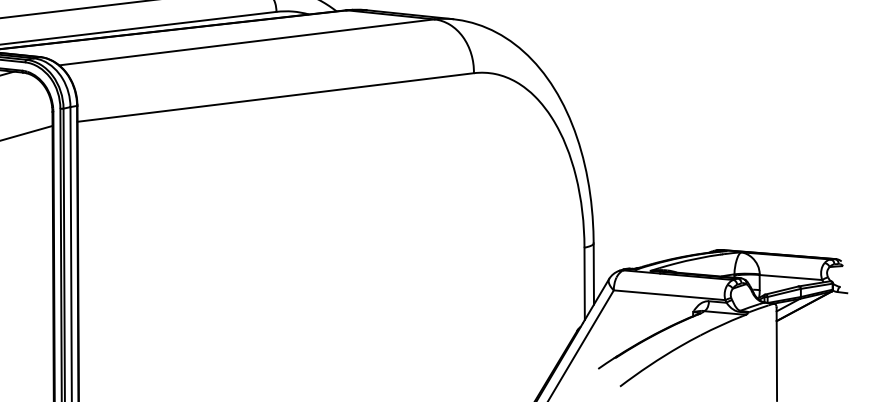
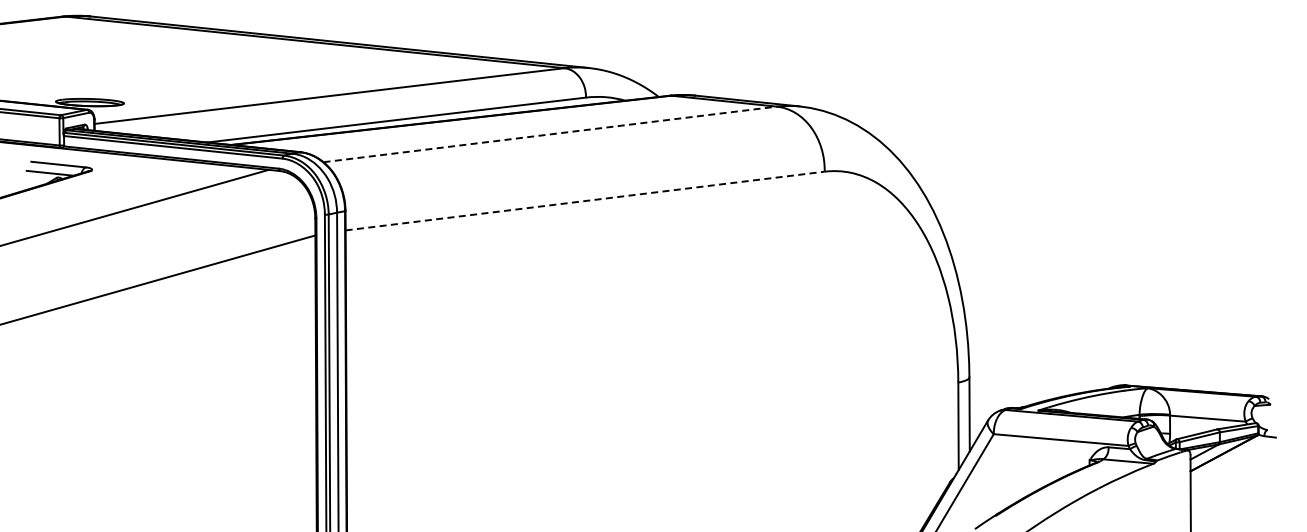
line: (247, 42) -> (550, 134), solid -> dashed
line: (276, 97) -> (585, 201), solid -> dashed

